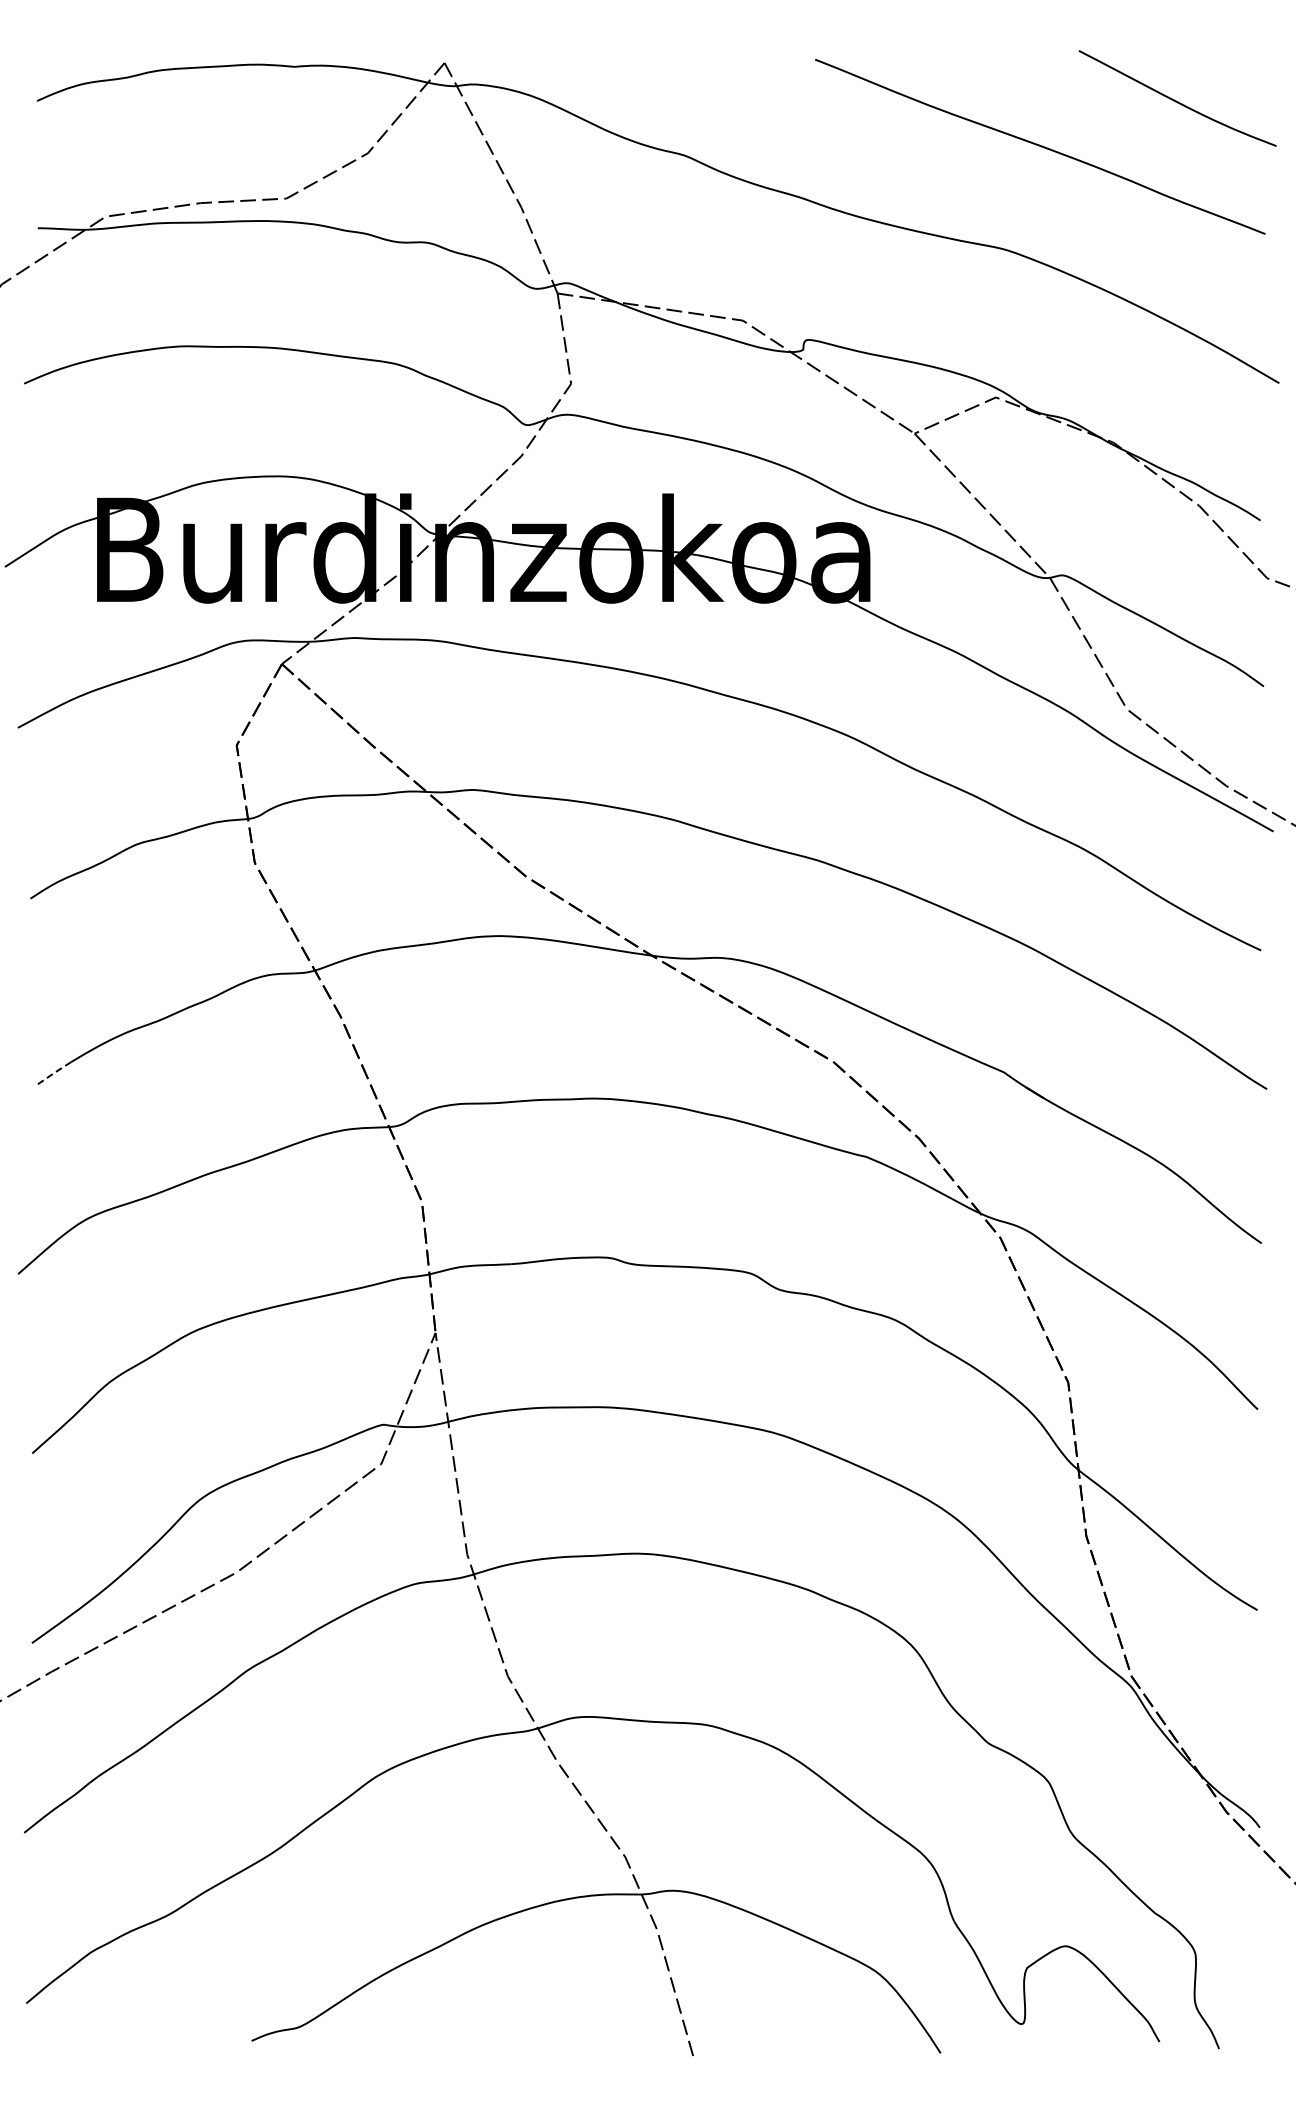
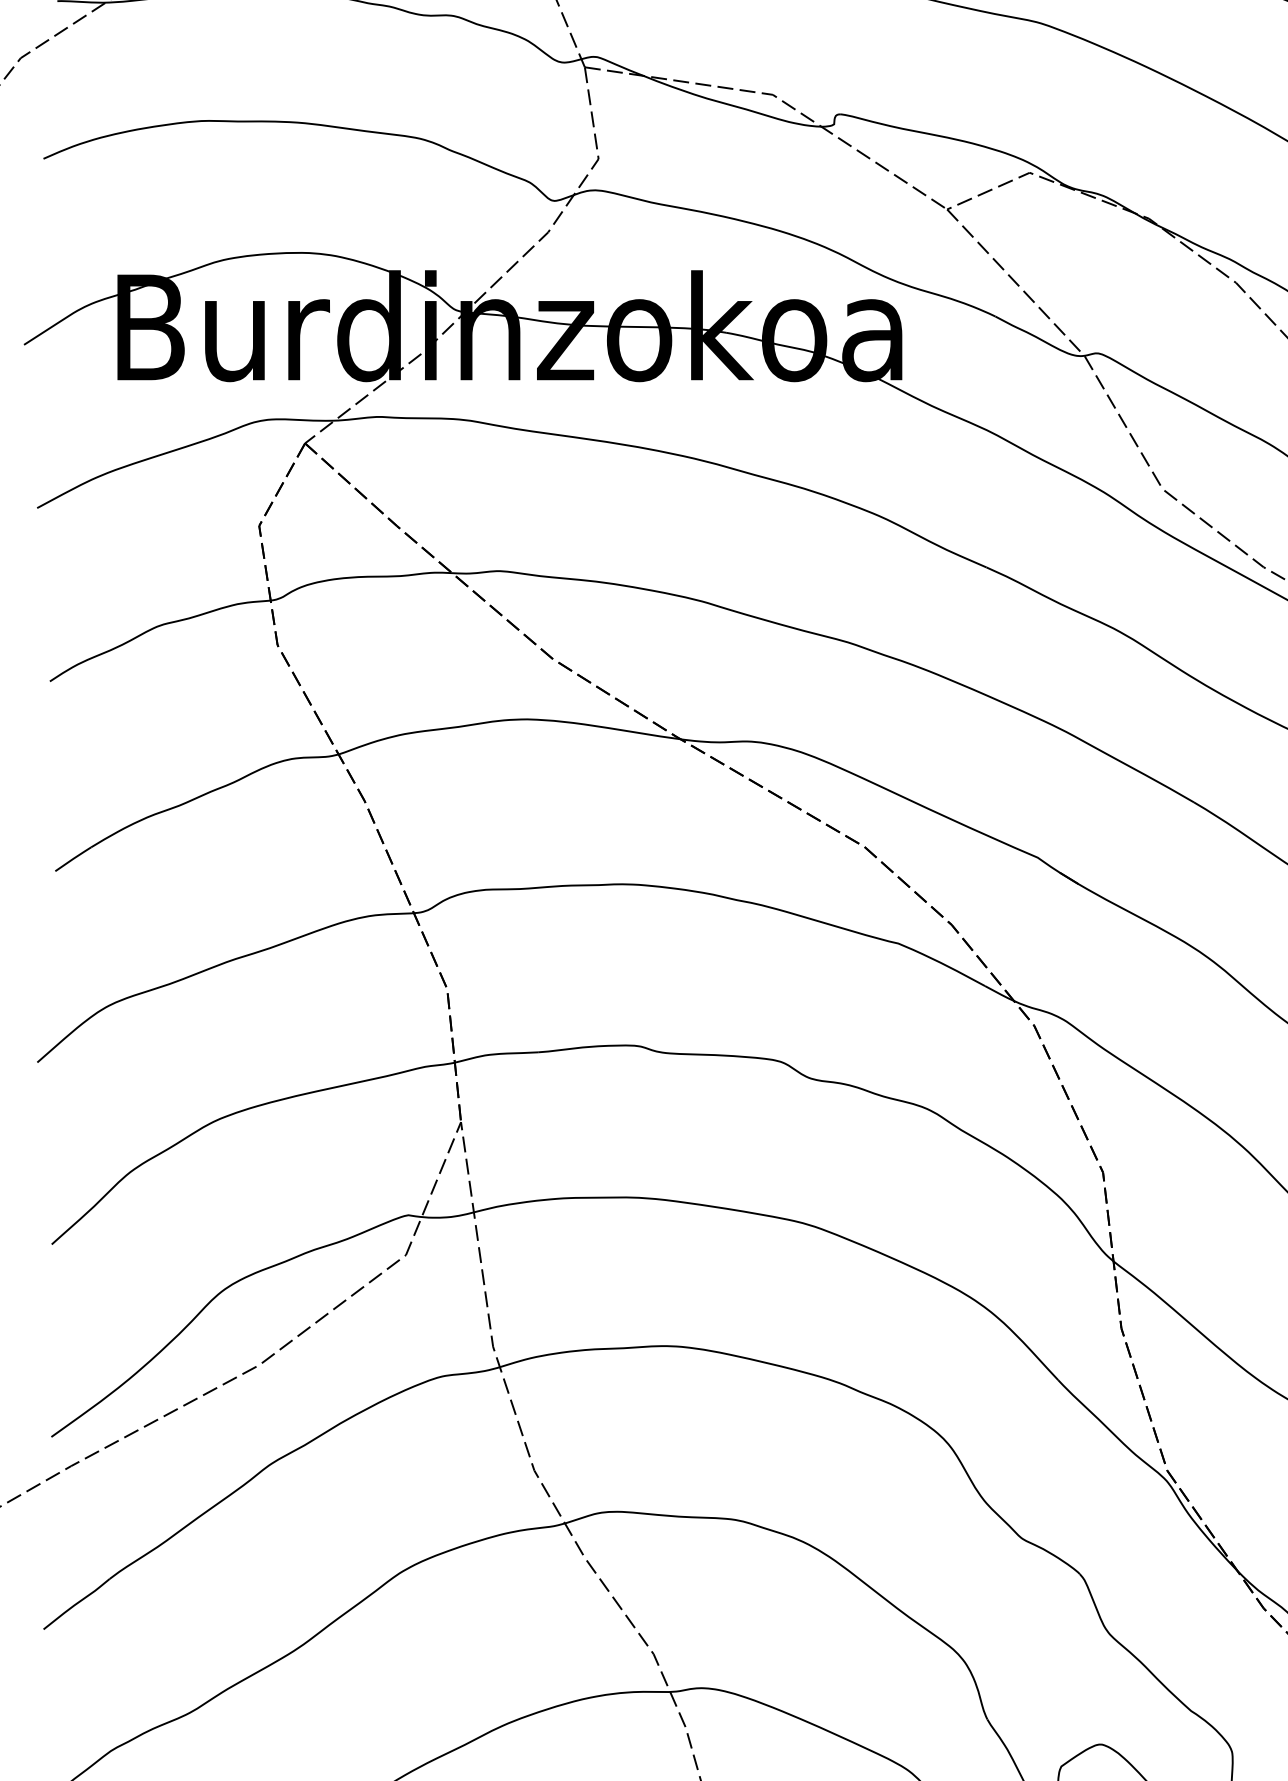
line: (53, 1073) -> (73, 858), dashed -> solid

